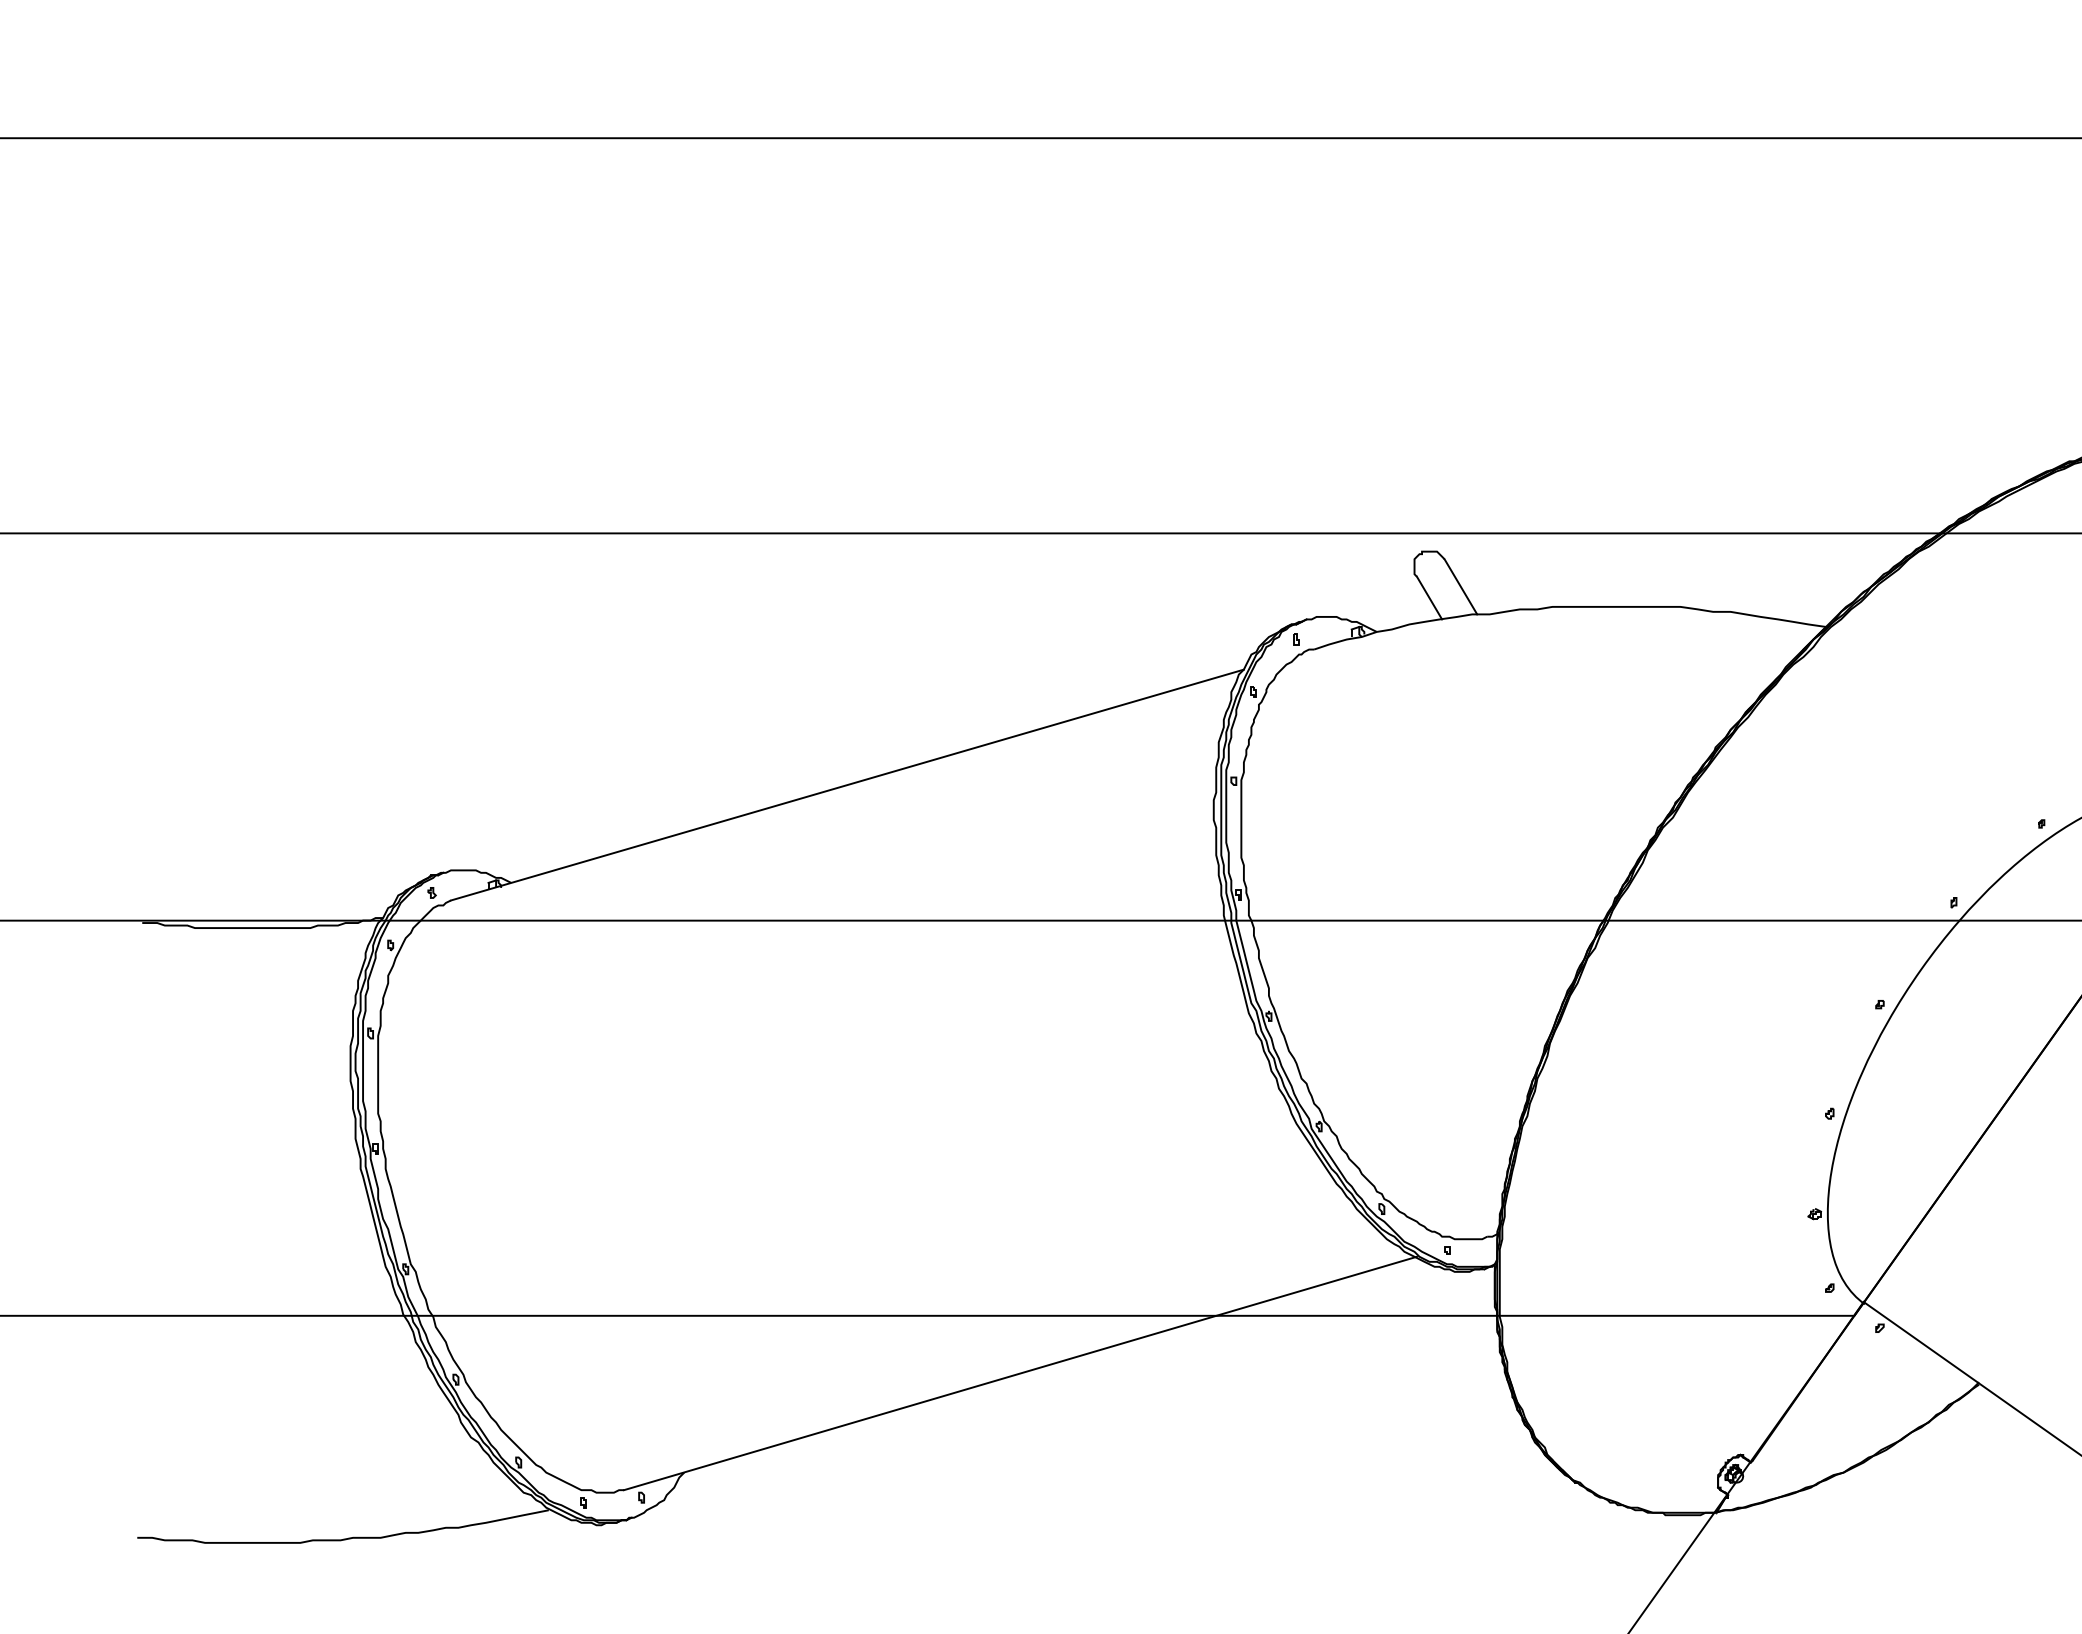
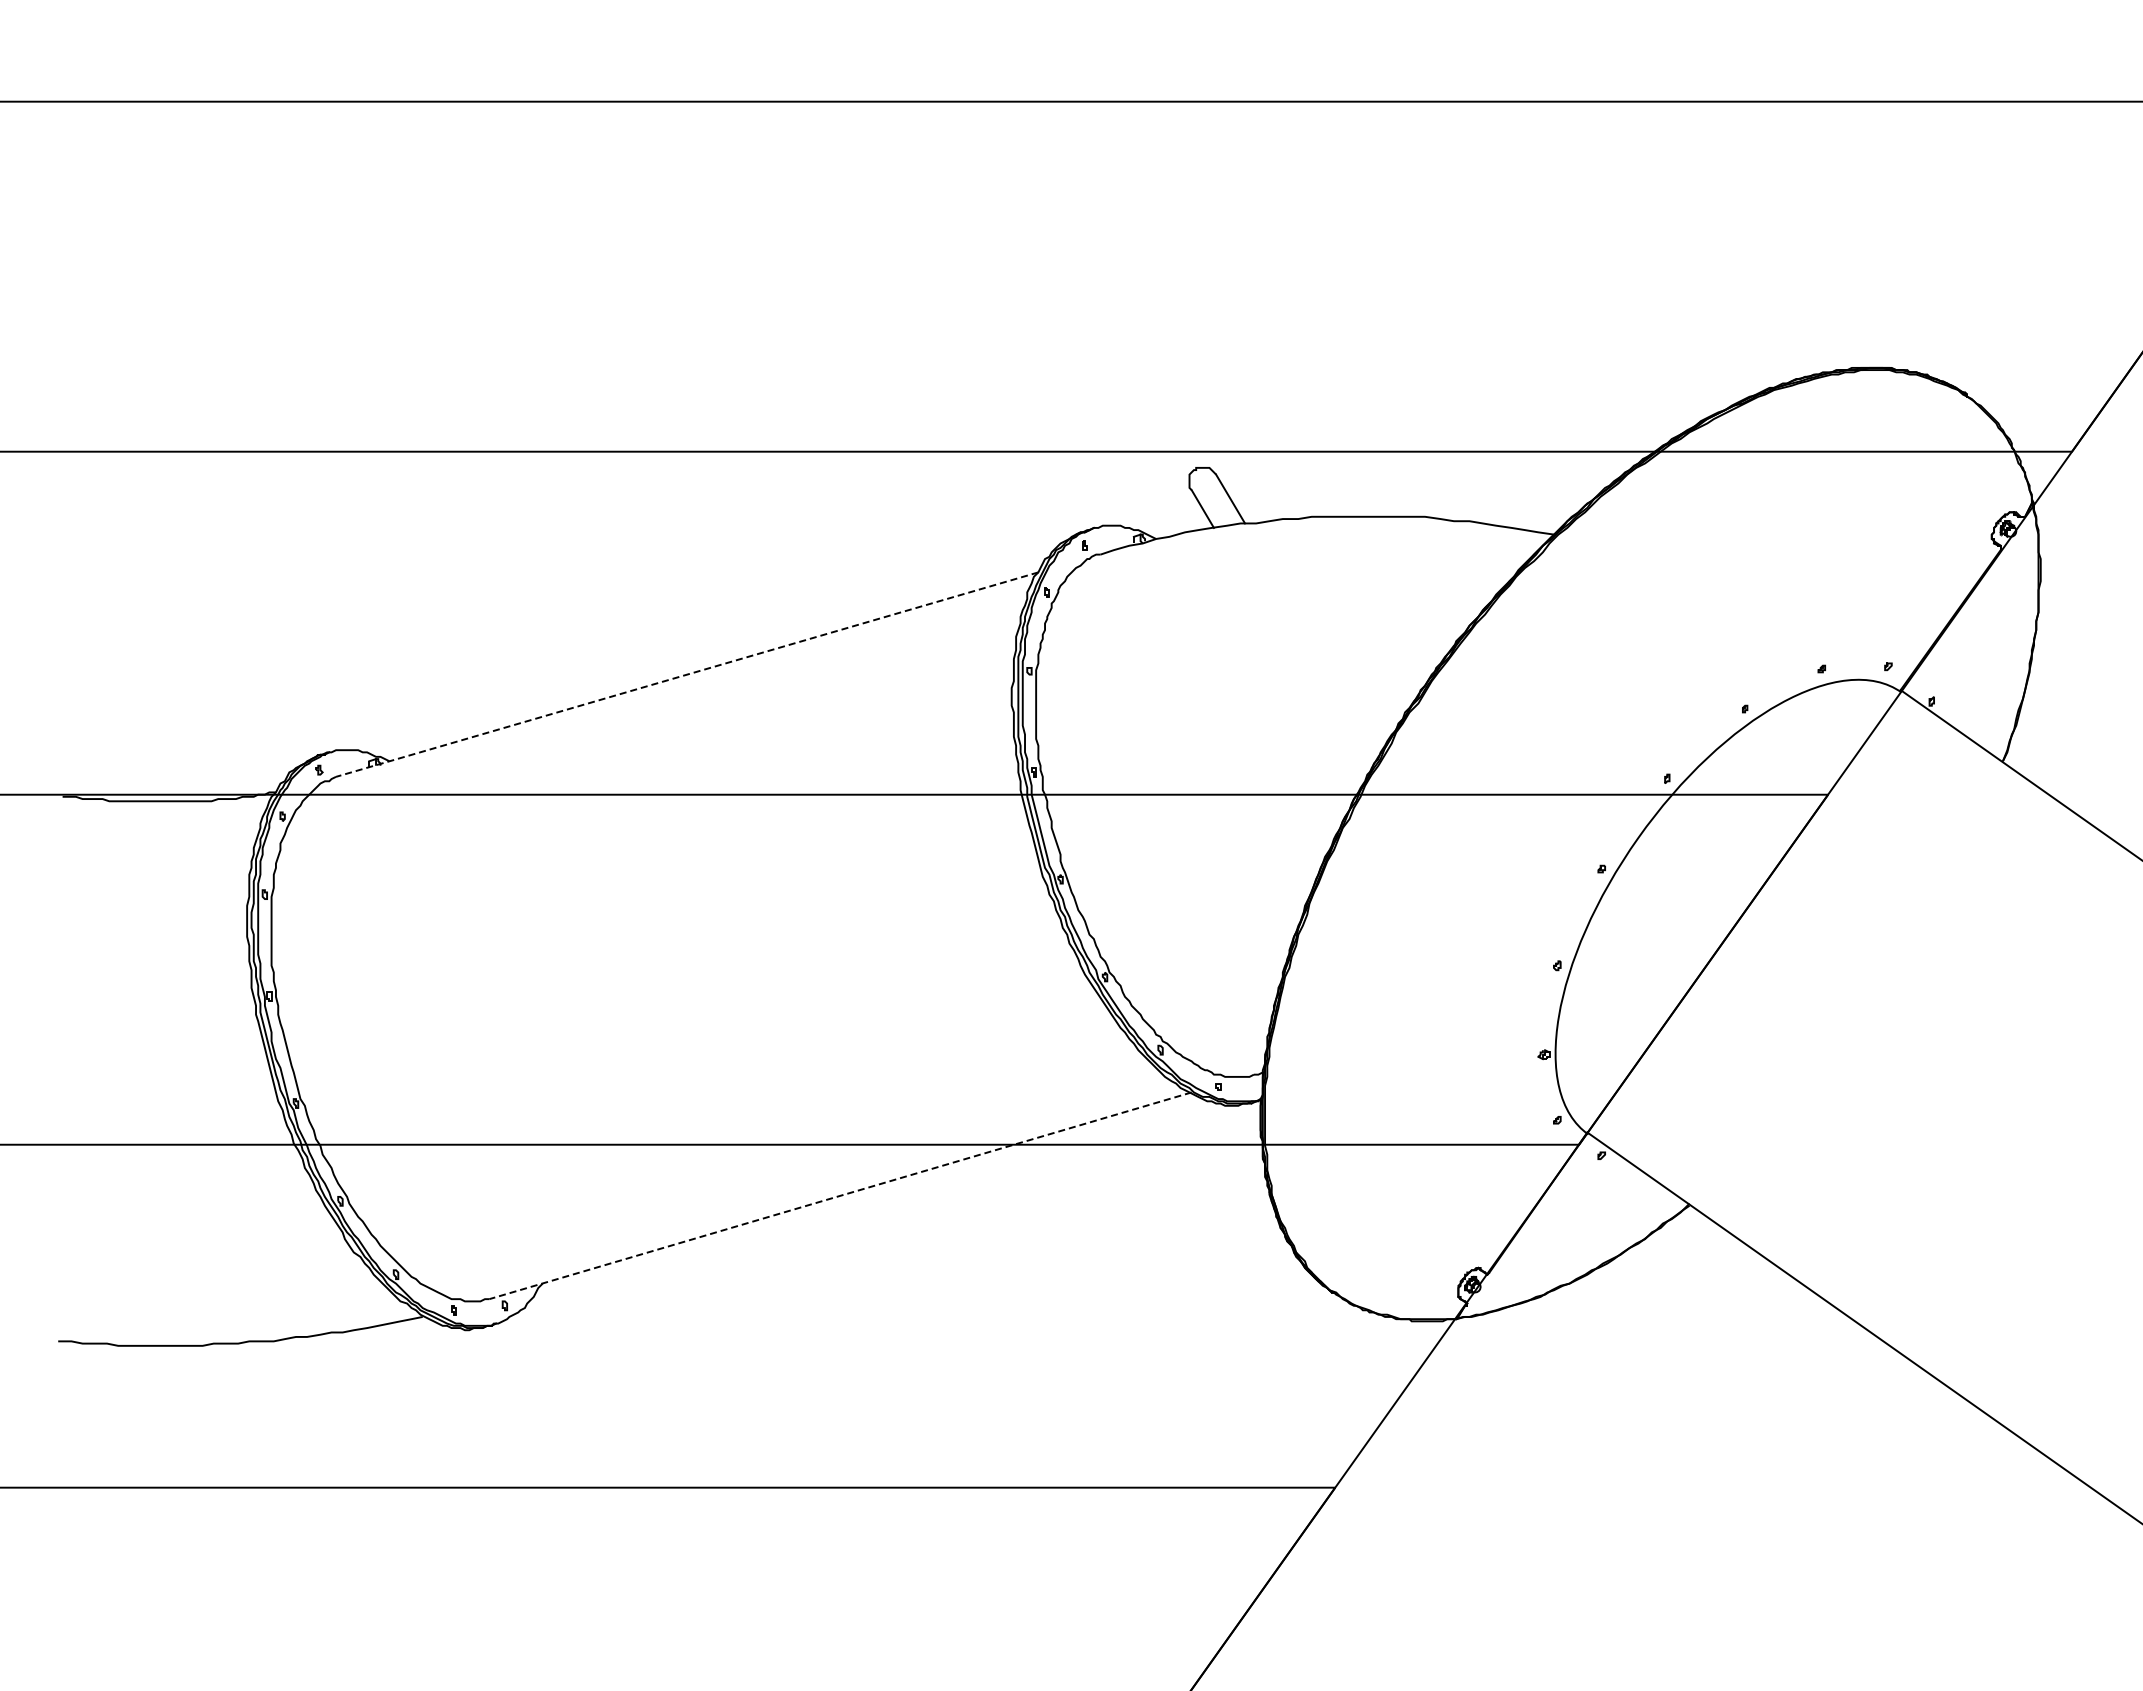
line: (847, 784) -> (687, 674), solid -> dashed
line: (1020, 1373) -> (840, 1195), solid -> dashed

